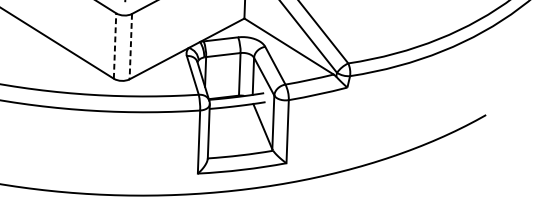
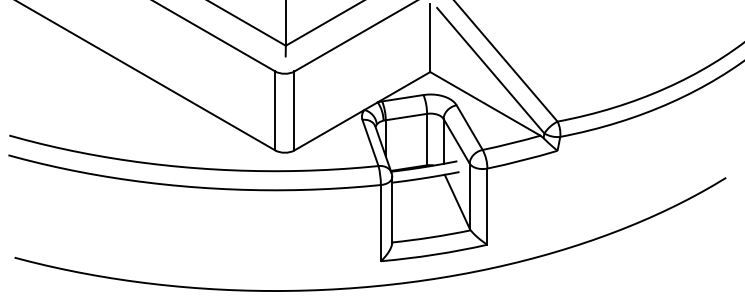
line: (115, 45) -> (275, 110), dashed -> solid
line: (130, 47) -> (294, 111), dashed -> solid

